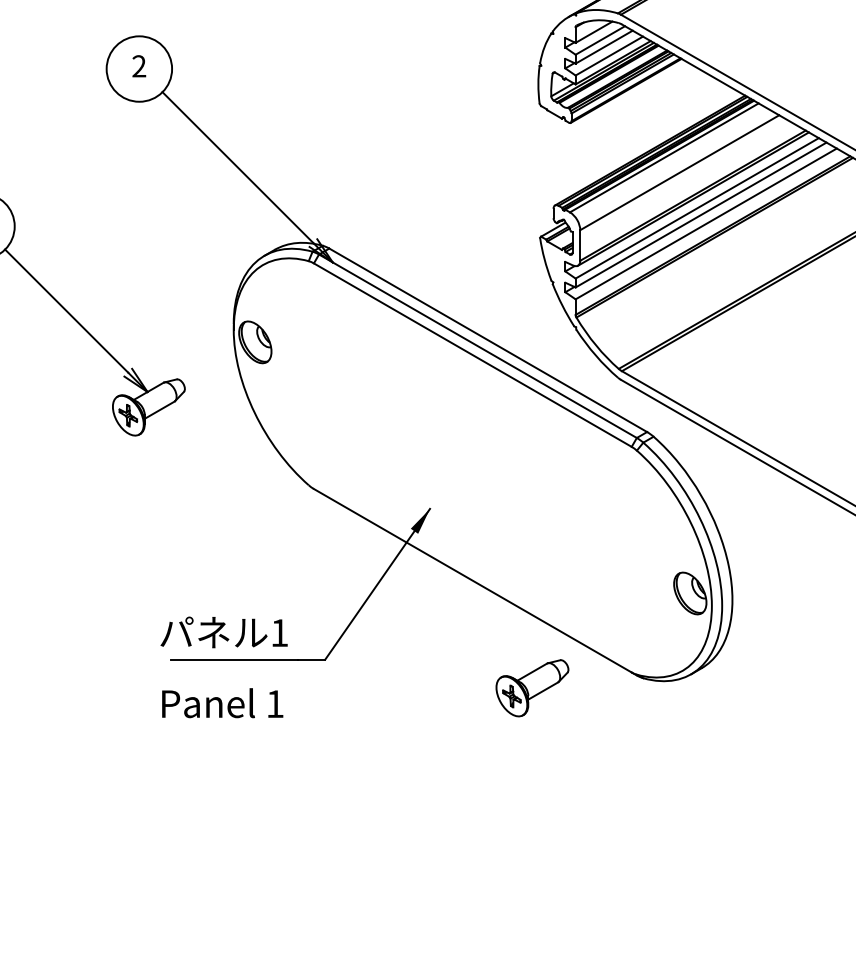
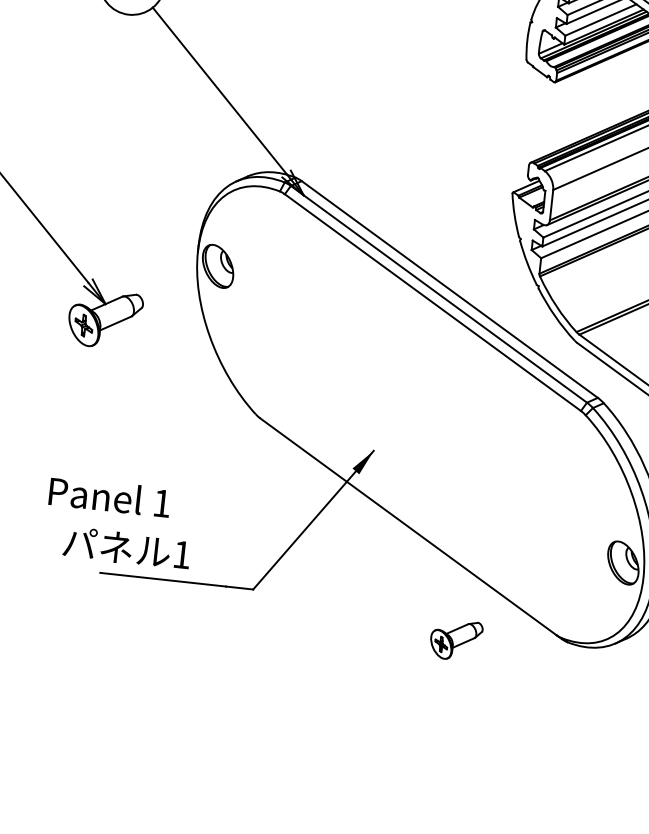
text: (223, 632) -> (126, 548), moved
part: (532, 688) -> (456, 640), size x0.7
text: (222, 703) -> (109, 497), moved

